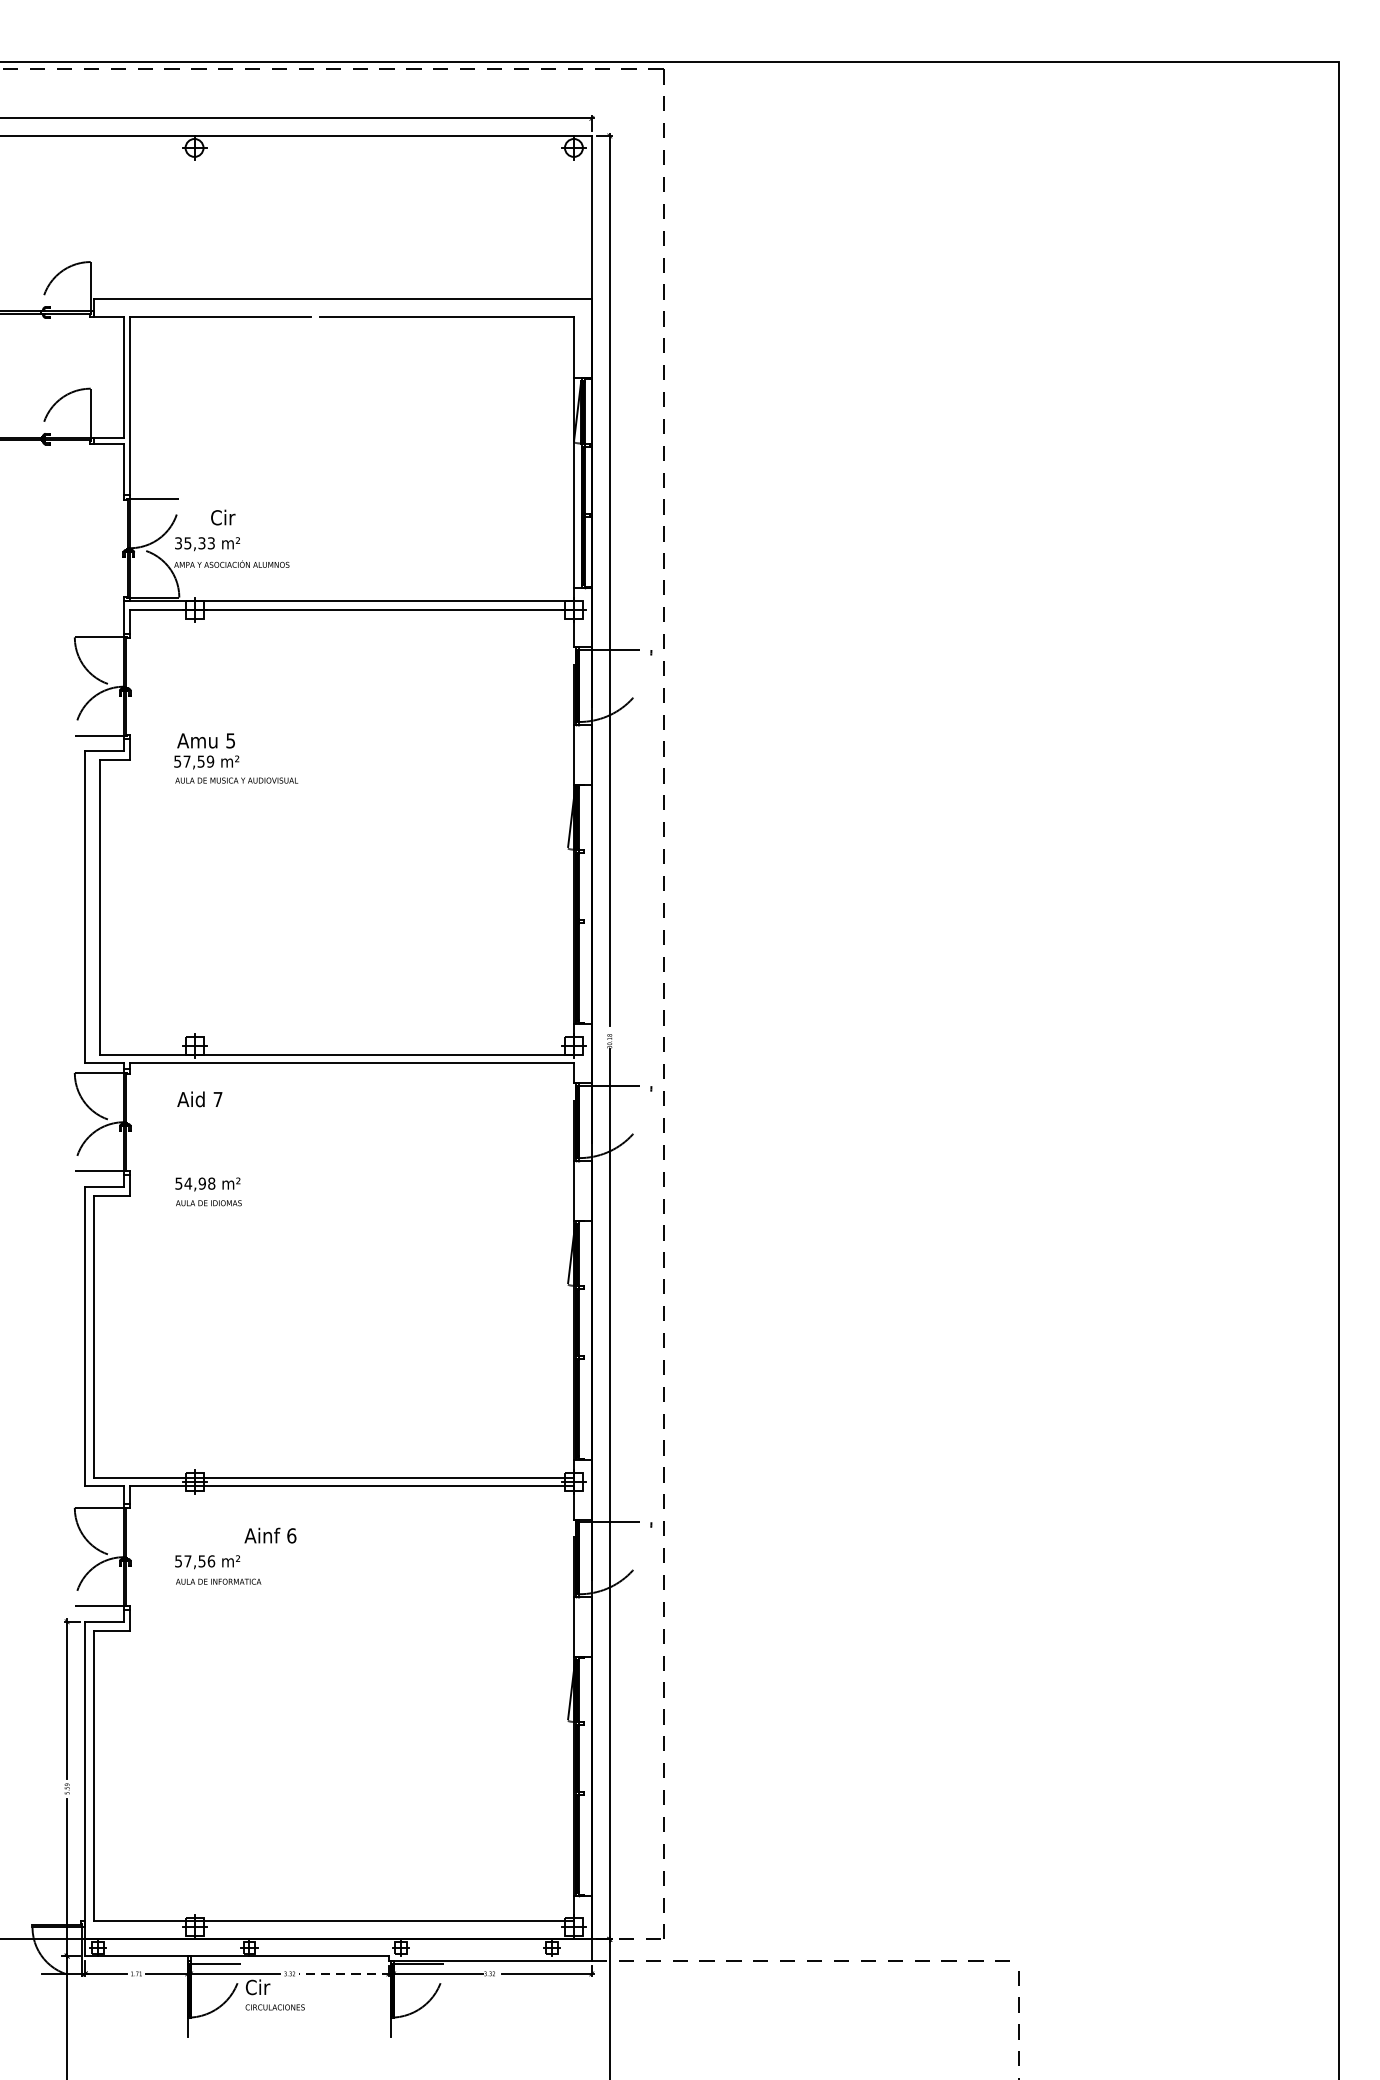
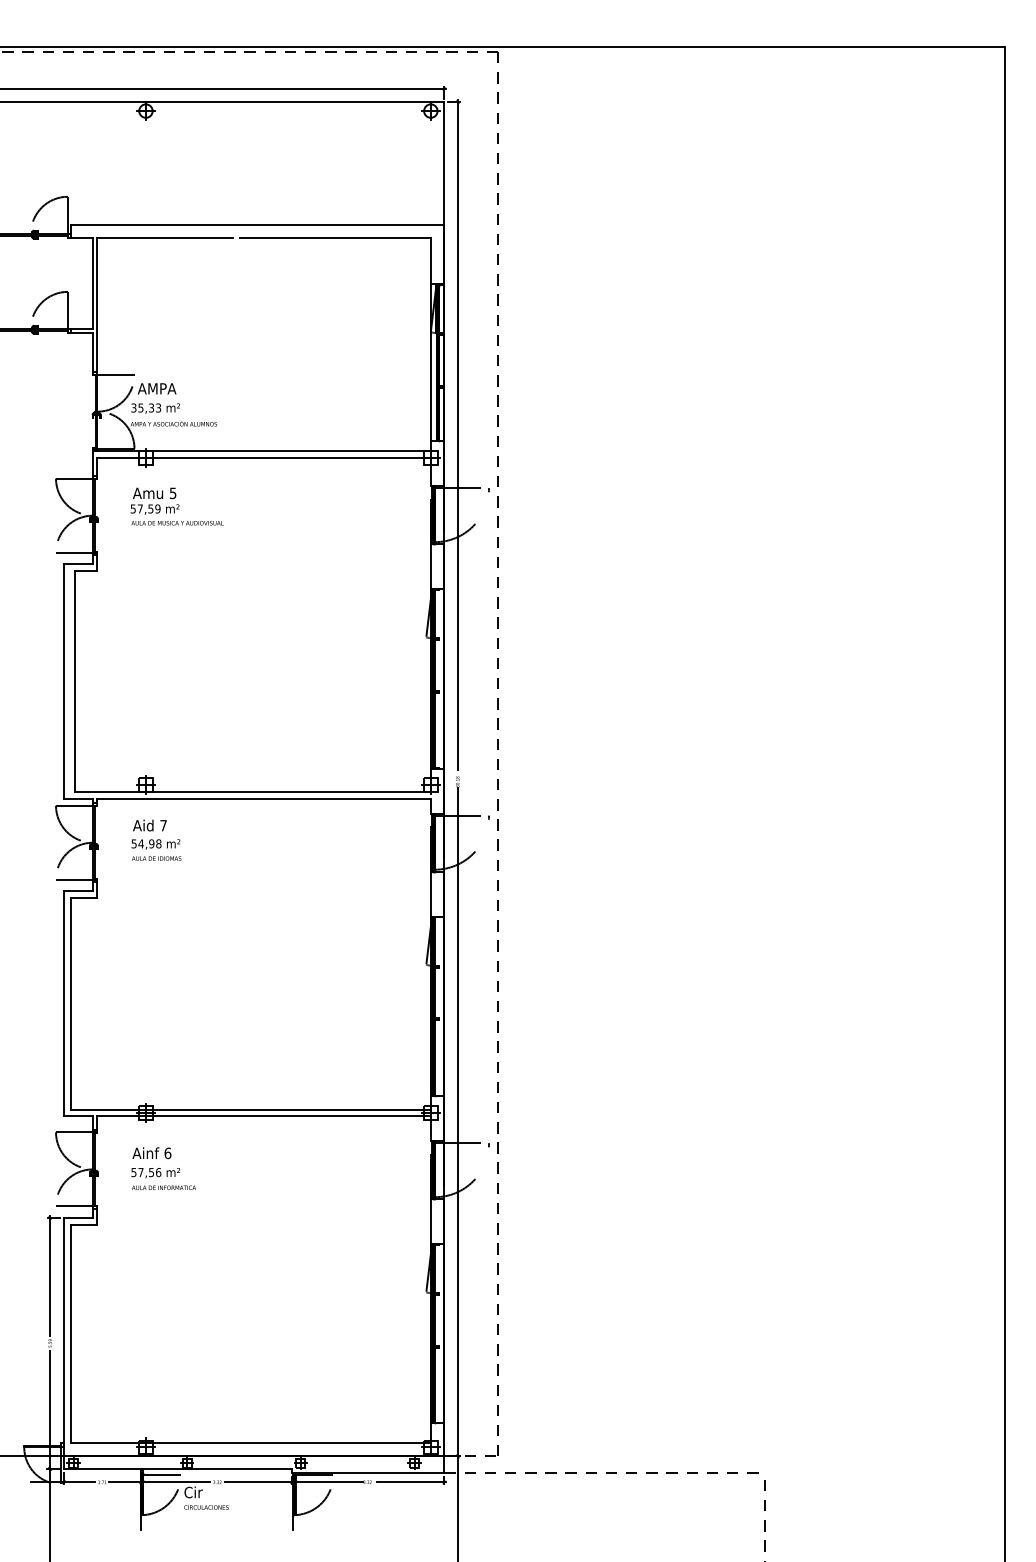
text: (208, 517) -> (156, 388), Cir -> AMPA
text: (235, 758) -> (176, 506), moved
text: (208, 1191) -> (156, 849), moved
text: (269, 1536) -> (151, 1153), moved
line: (345, 1974) -> (259, 1482), dashed -> solid

